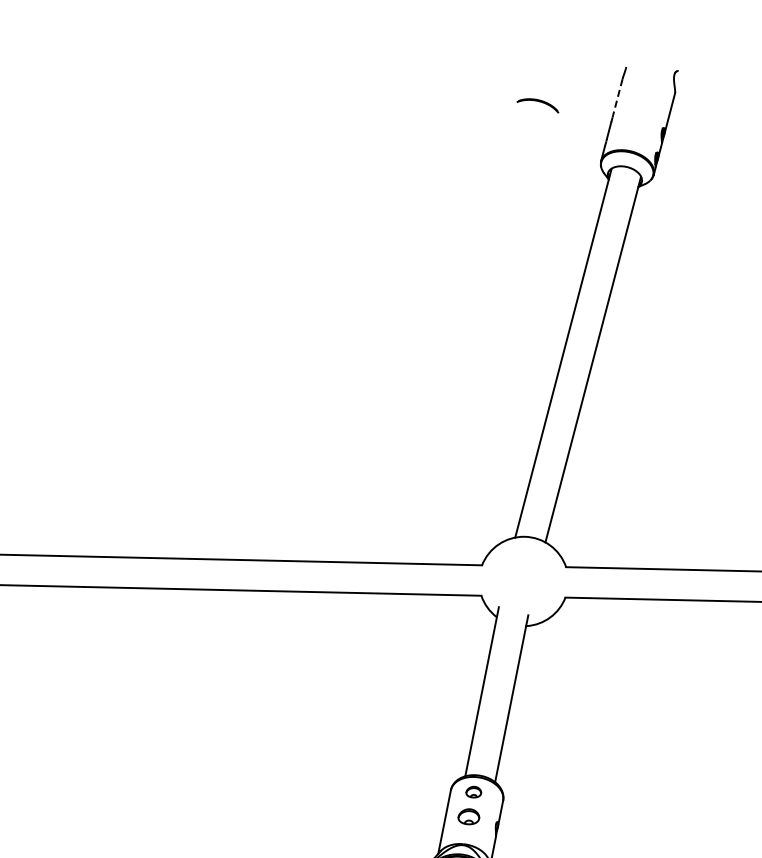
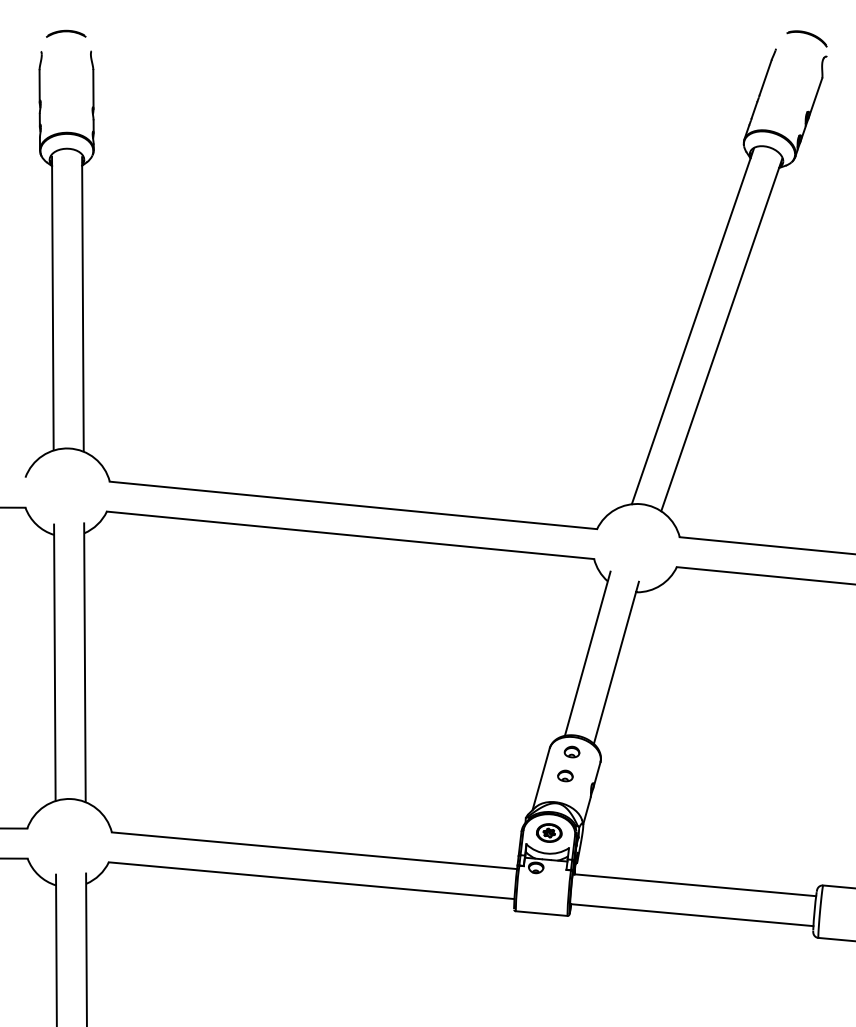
line: (617, 97) -> (765, 78), dashed -> solid
part: (537, 105) -> (806, 38), moved
part: (468, 816) -> (565, 775), size x0.71

